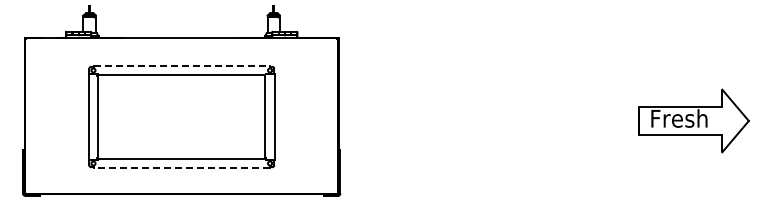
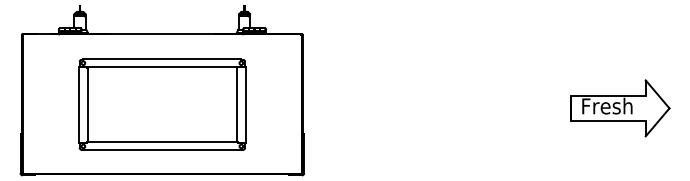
line: (182, 66) -> (163, 59), dashed -> solid
line: (181, 167) -> (162, 149), dashed -> solid

